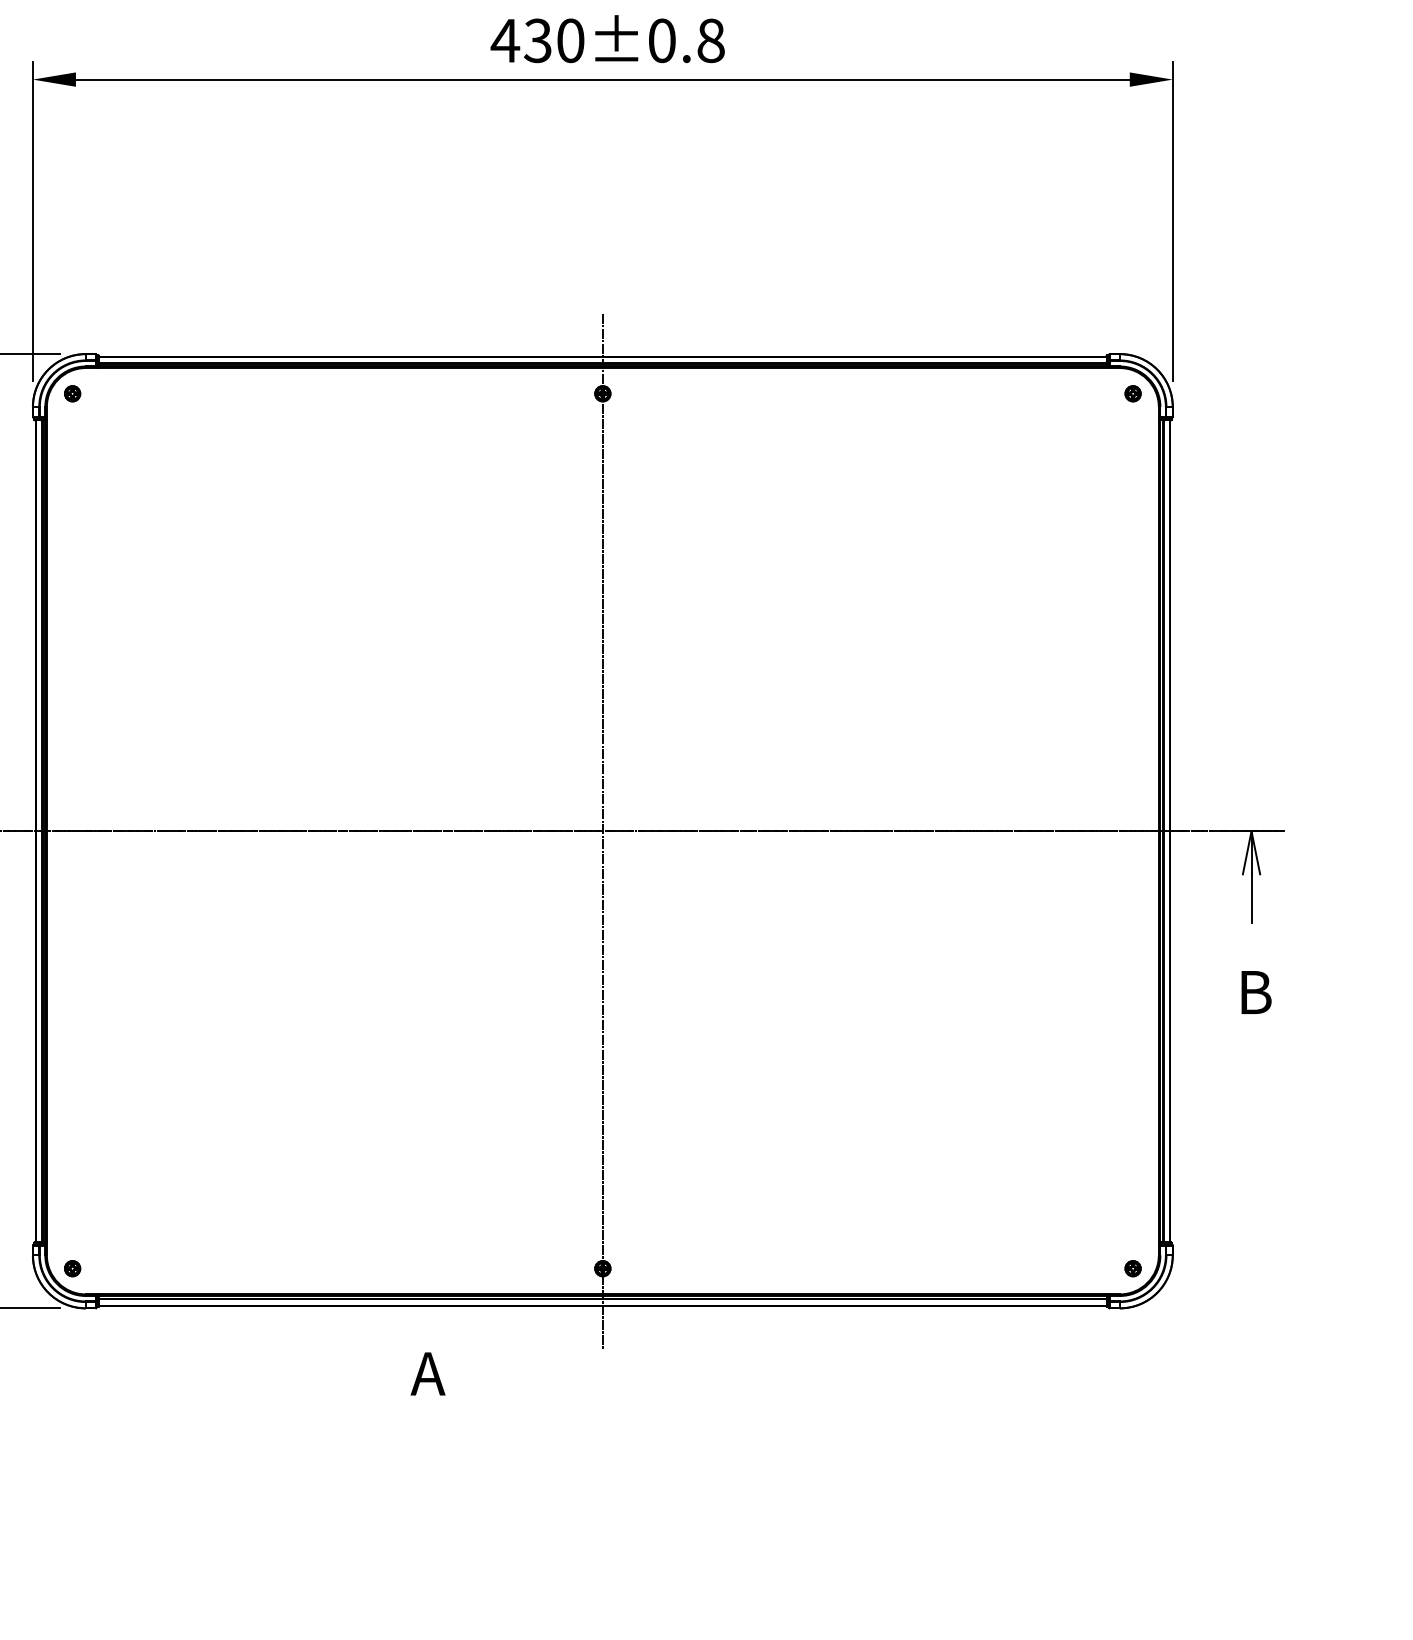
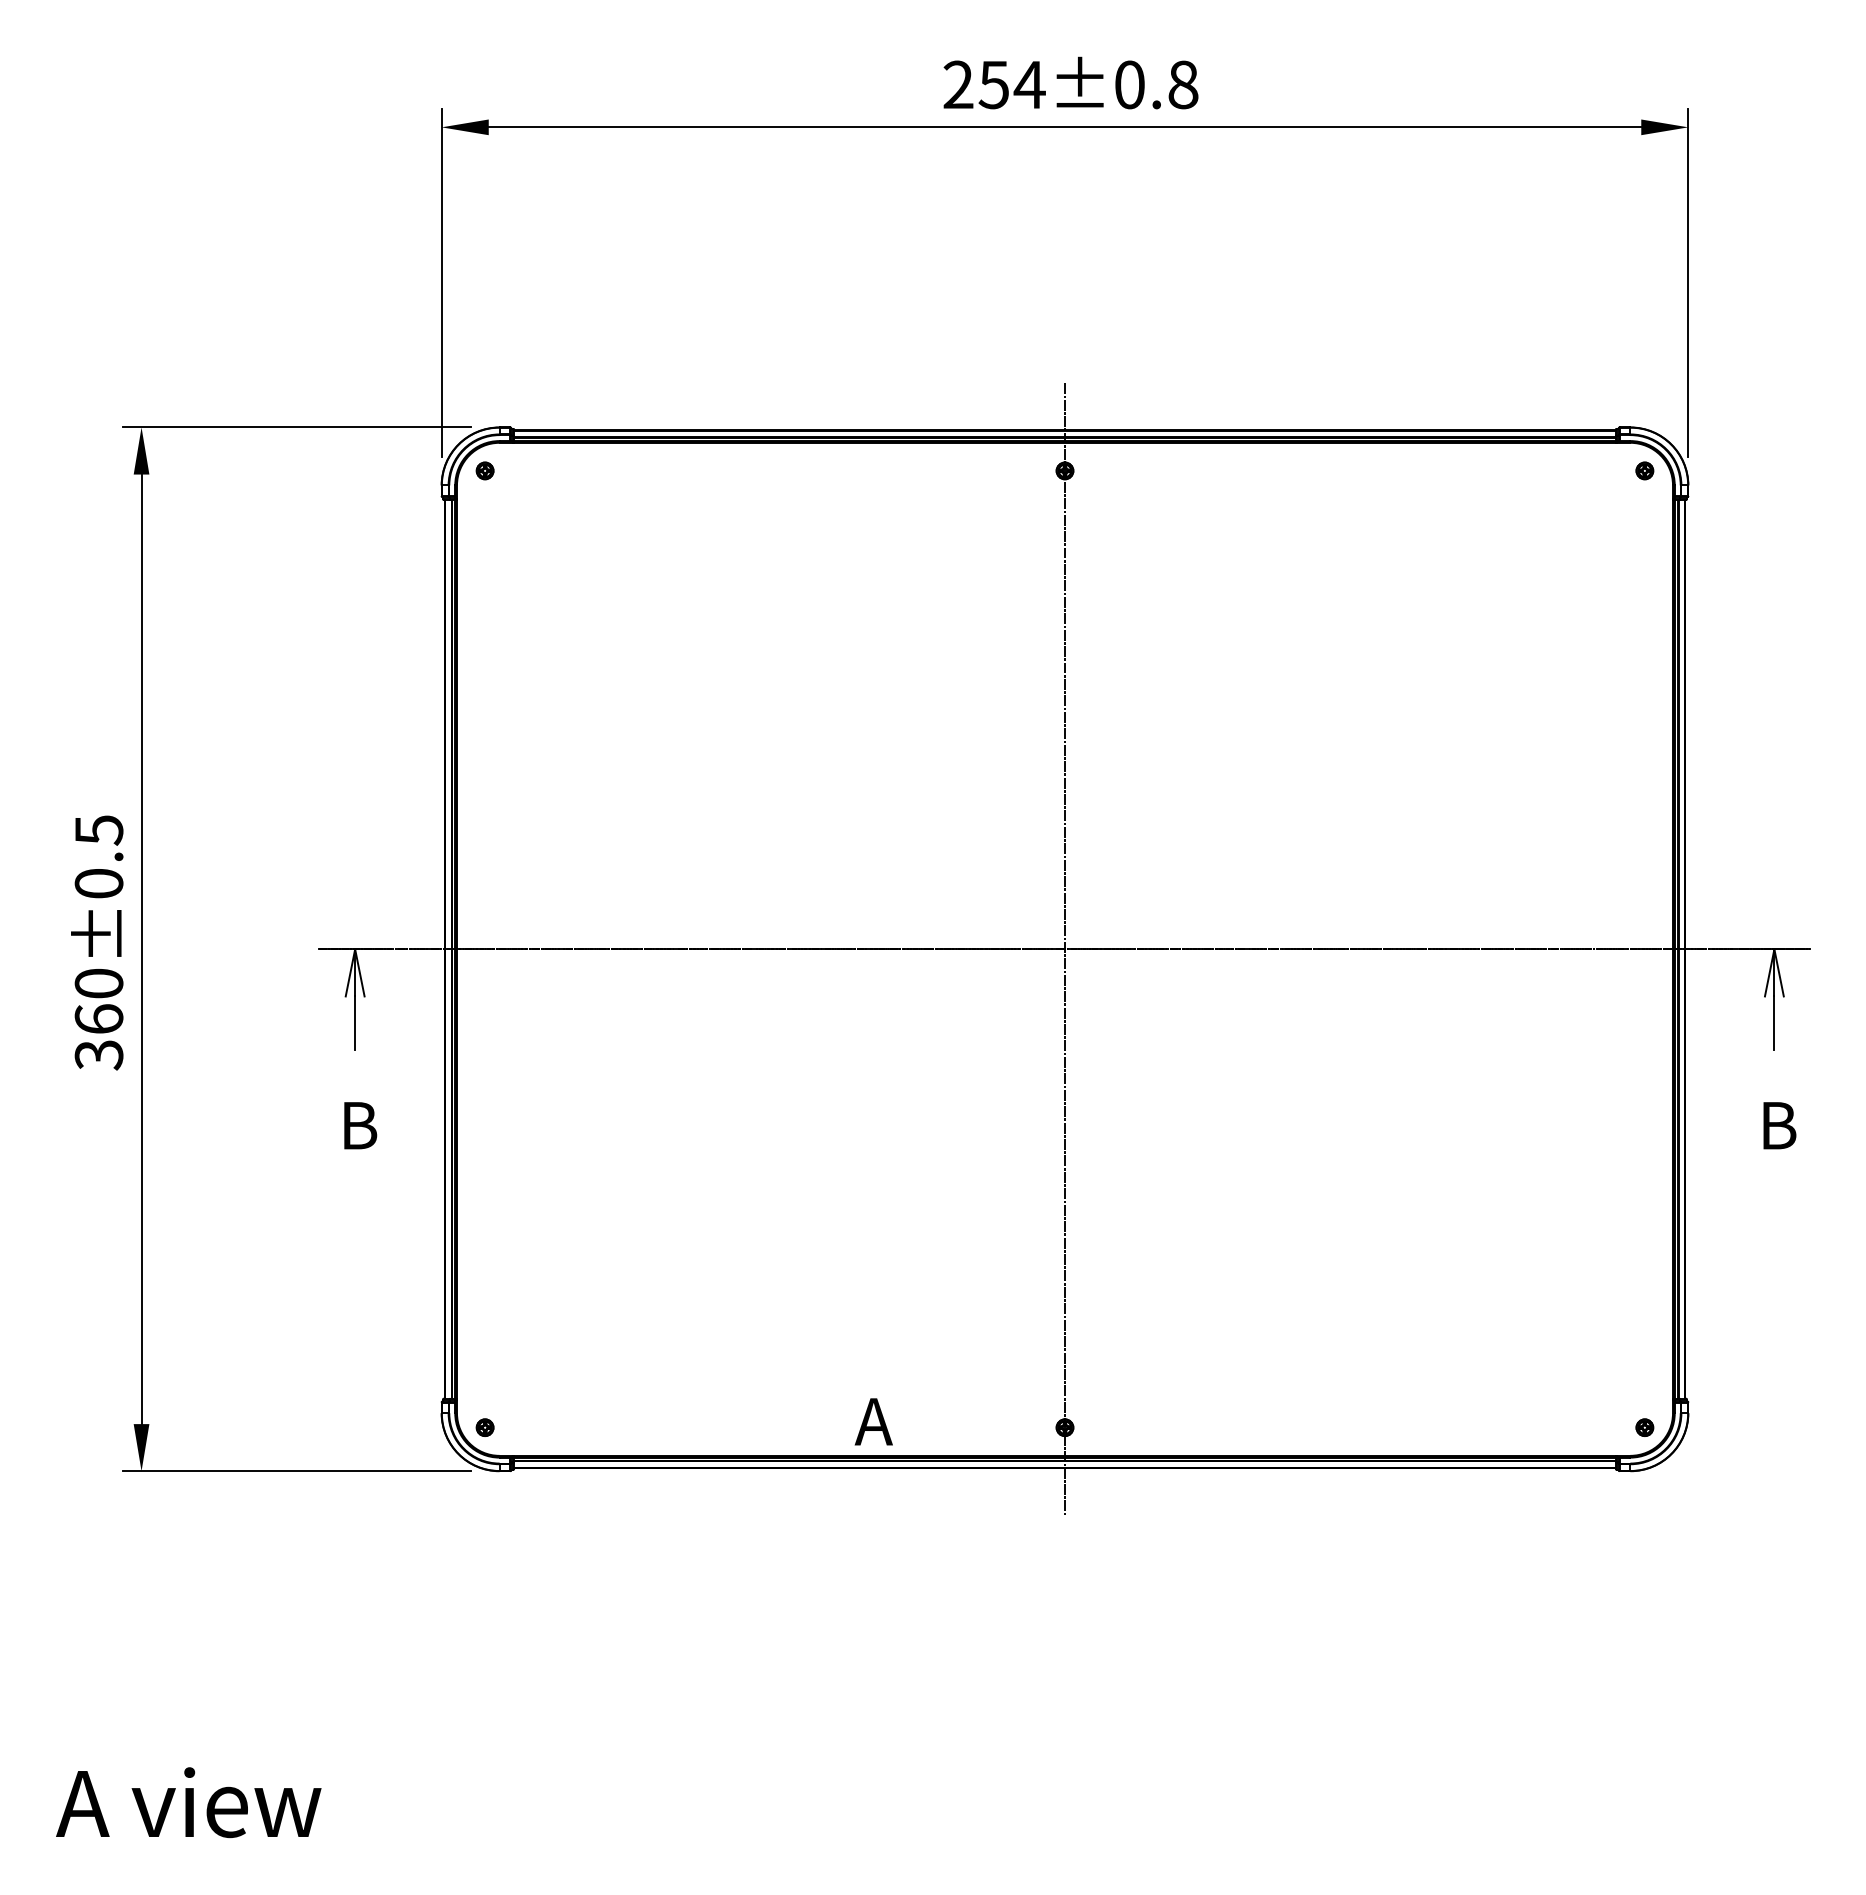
text: (537, 40) -> (993, 84), 430±0.8 -> 254±0.8
text: (427, 1373) -> (873, 1421), moved

